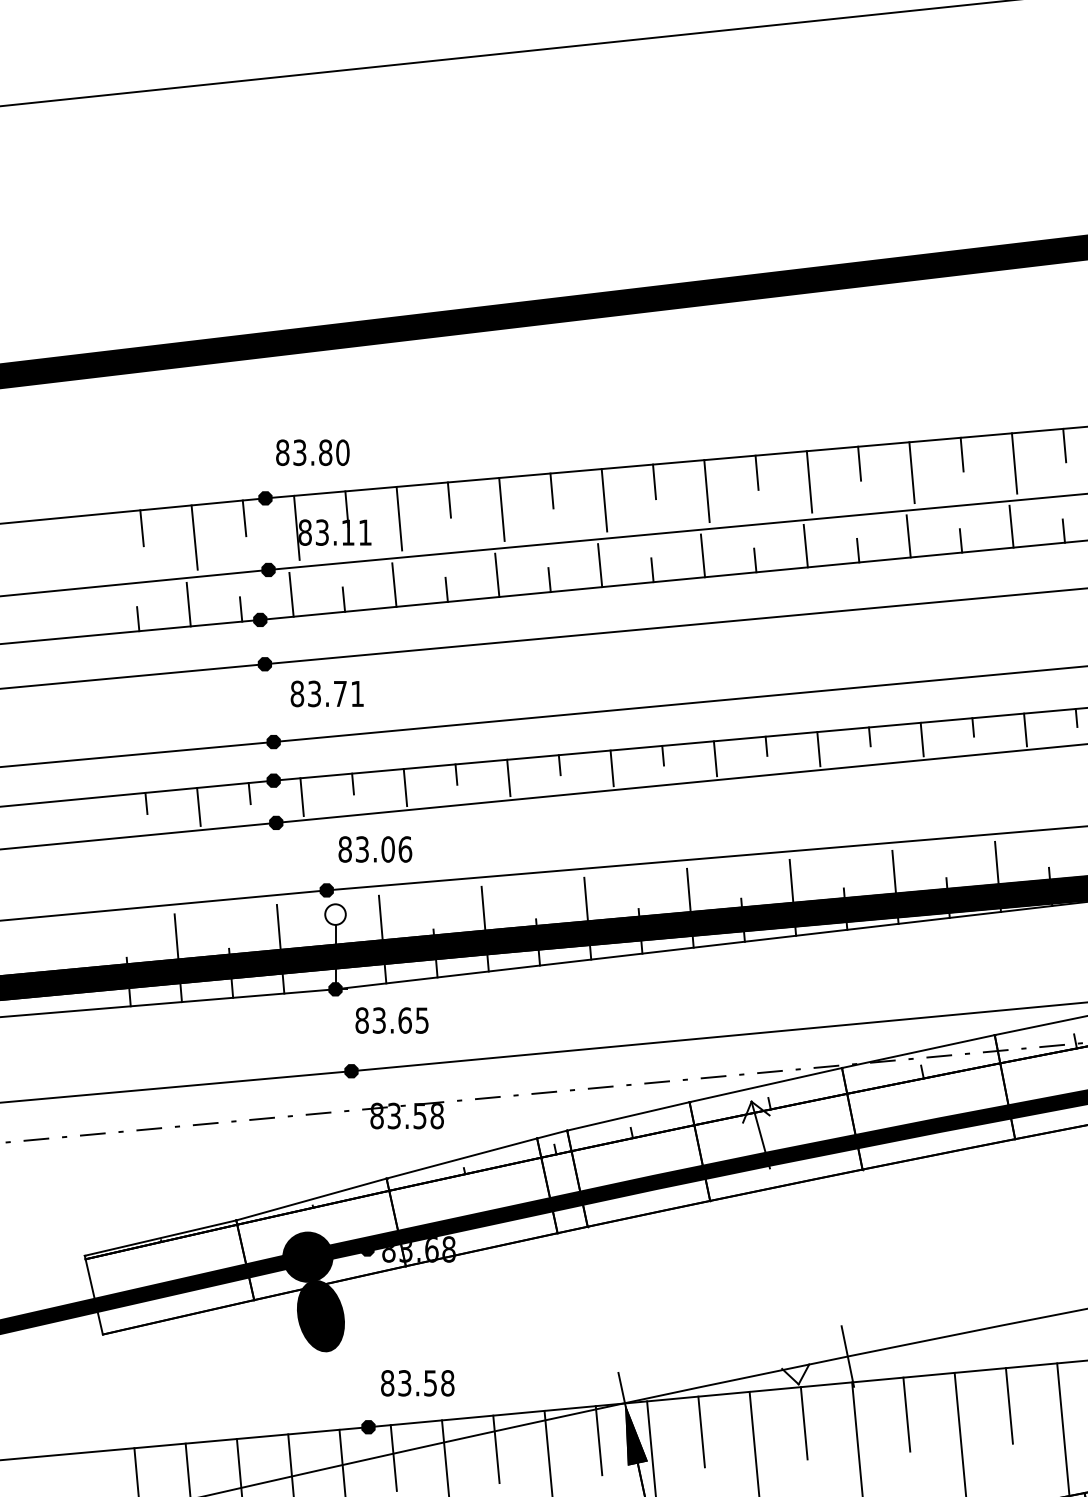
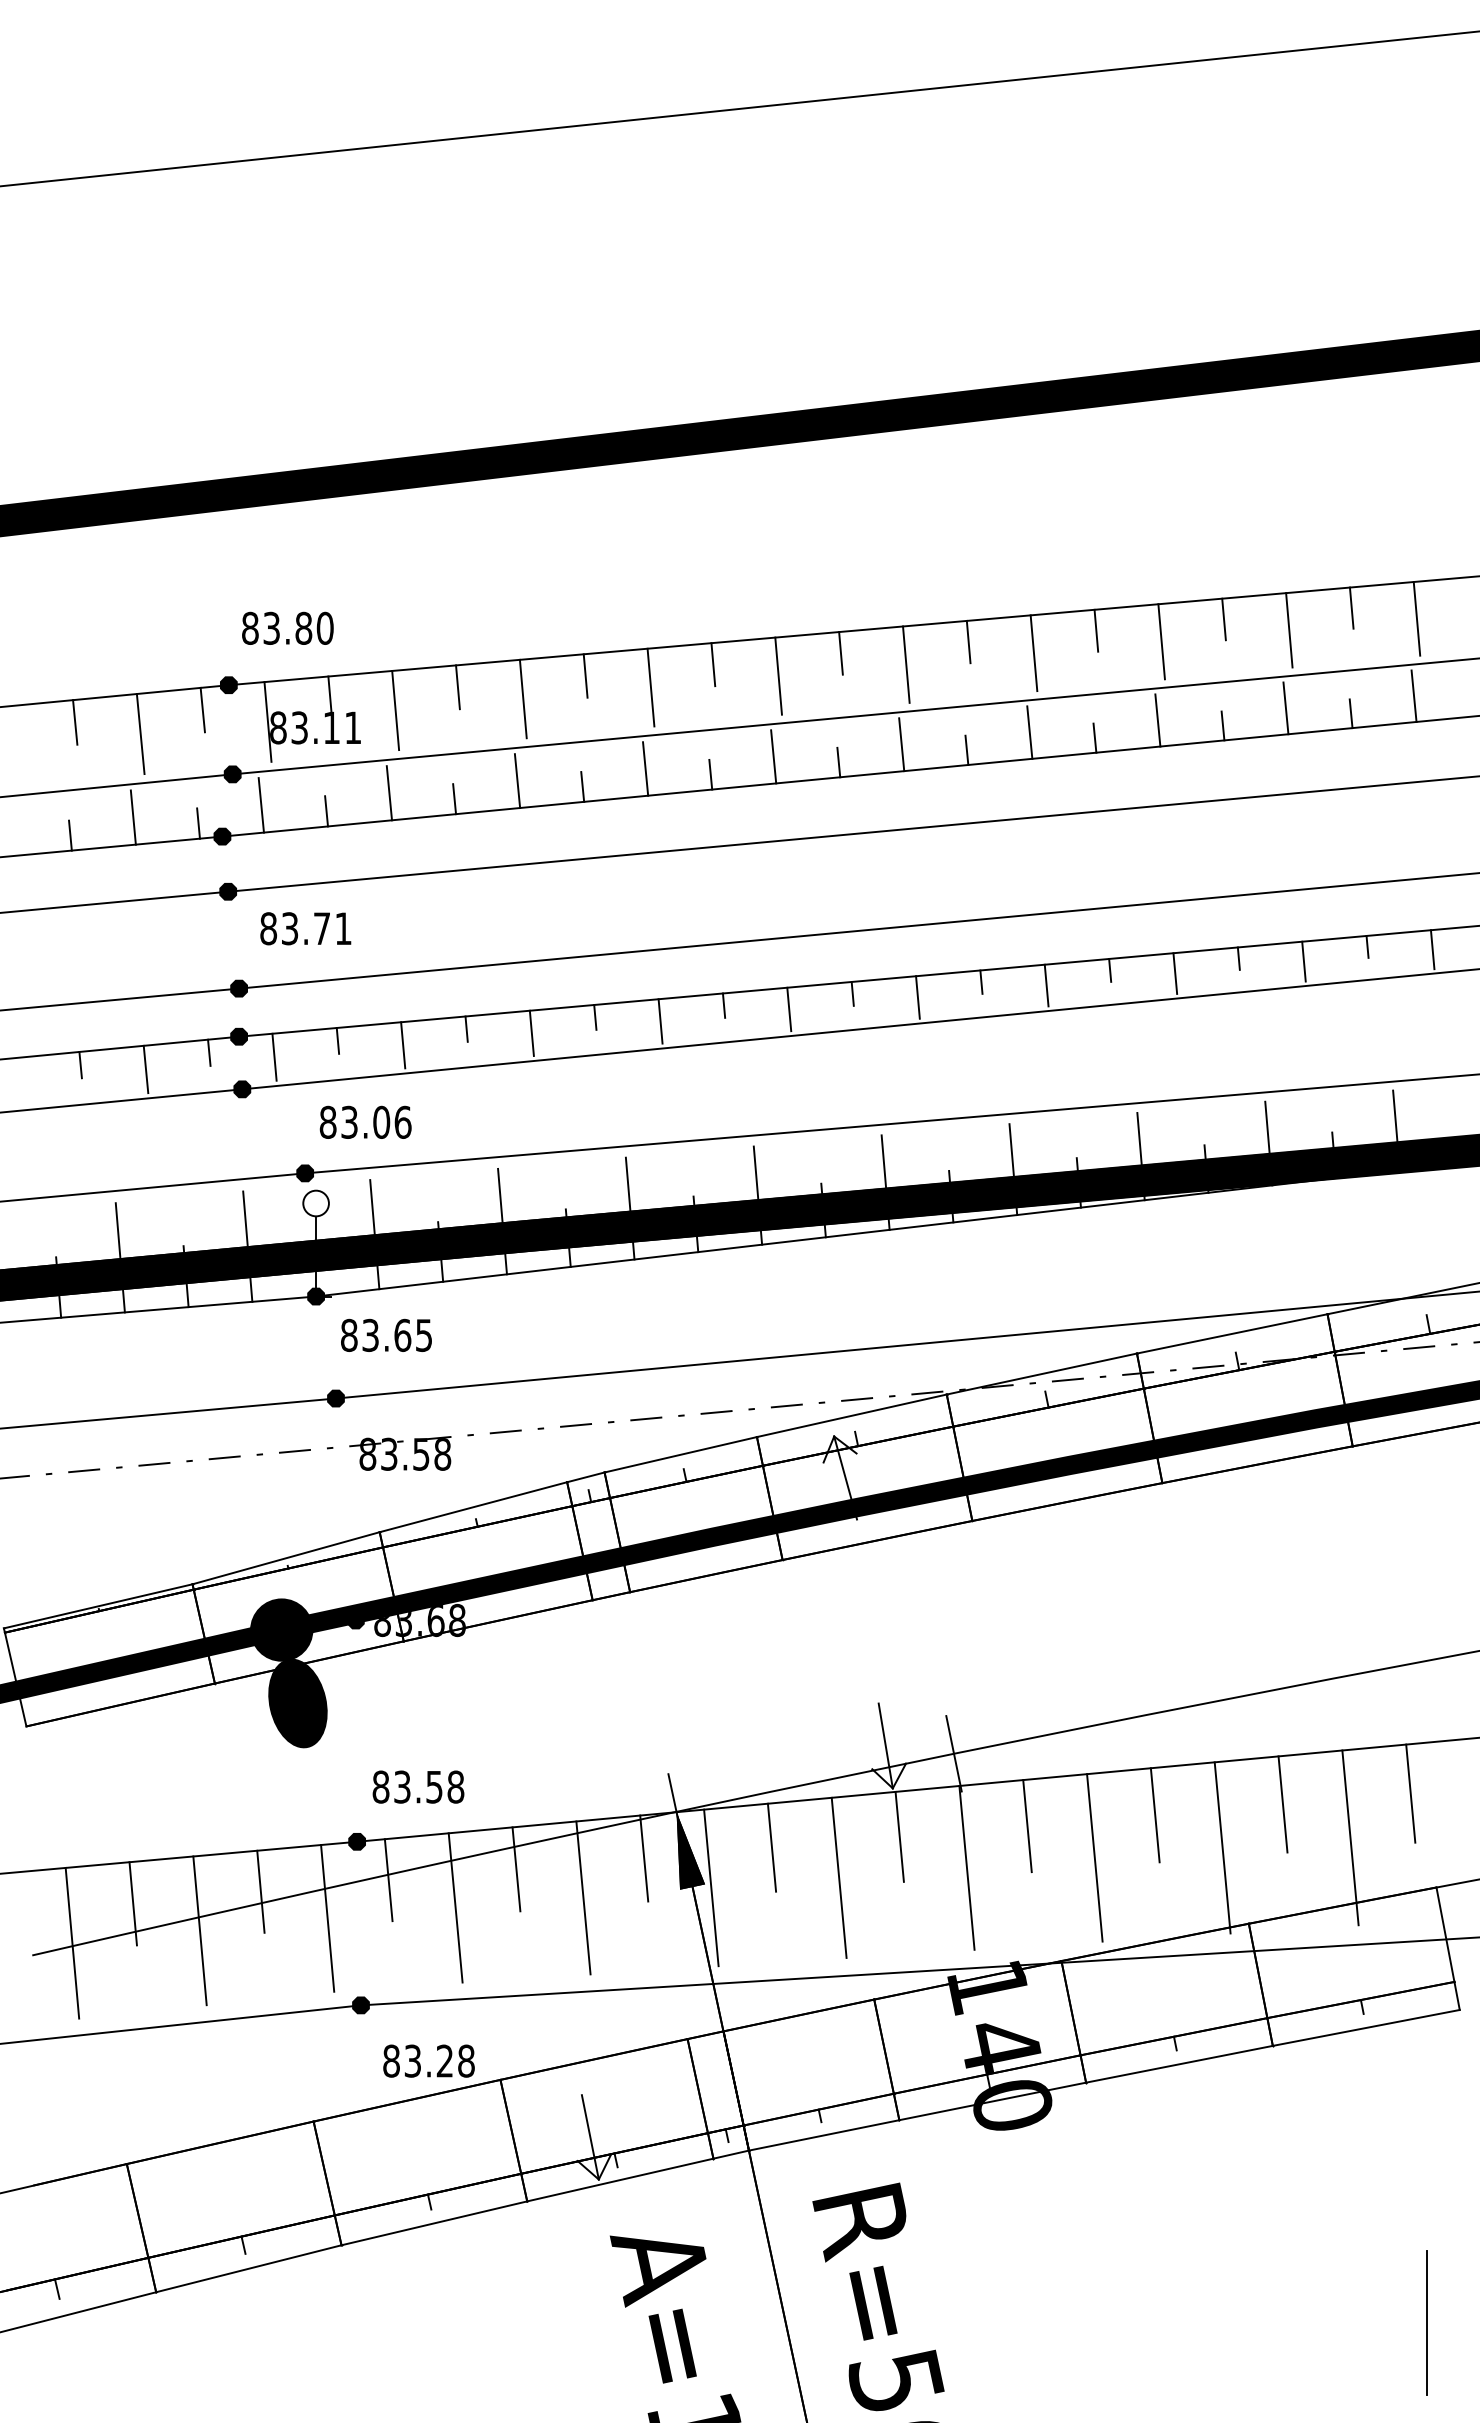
line: (792, 1349) -> (885, 1745), added

